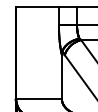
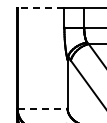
line: (37, 7) -> (40, 8), solid -> dashed
line: (39, 99) -> (43, 109), solid -> dashed

